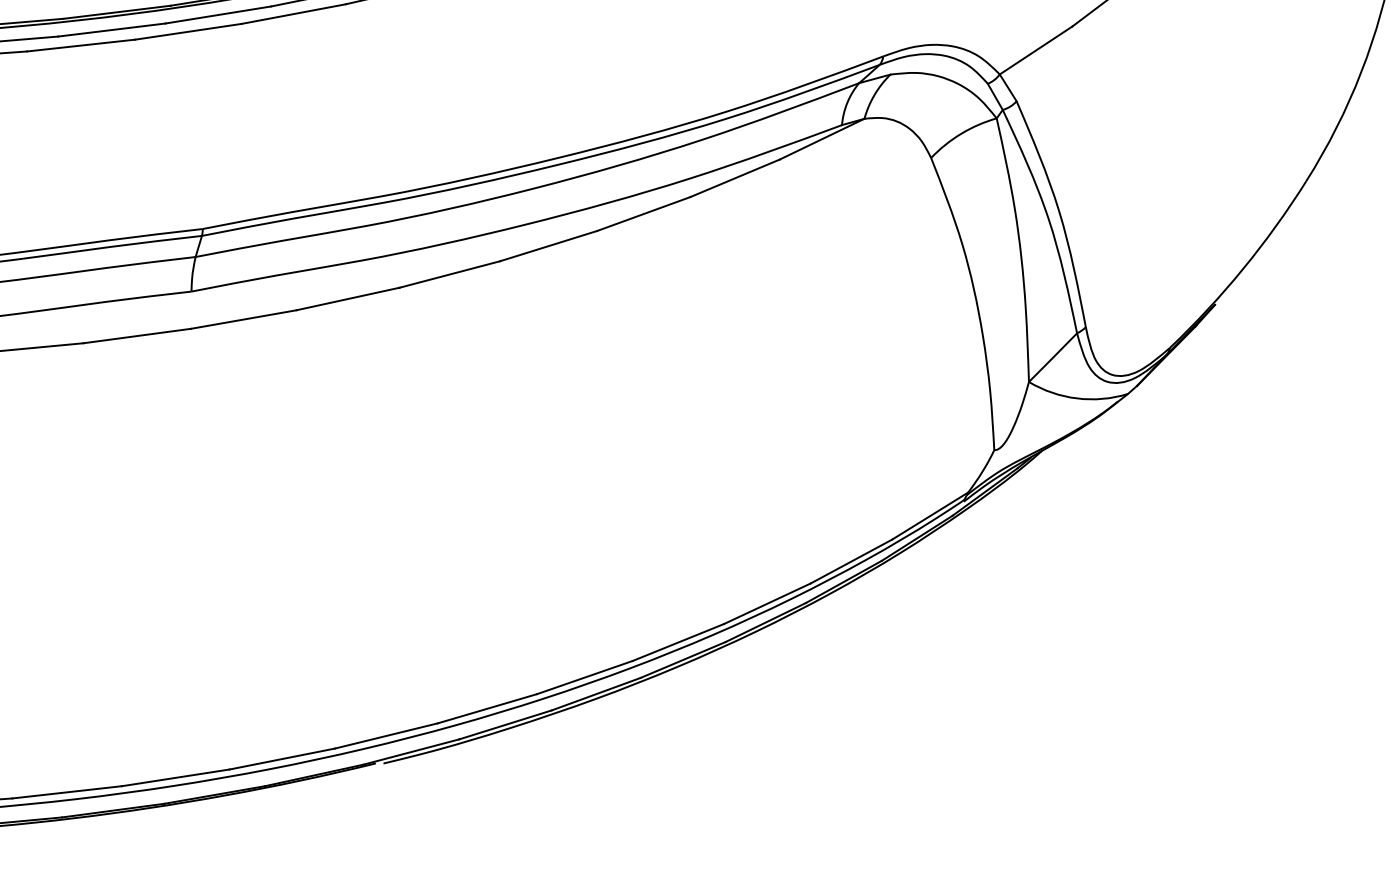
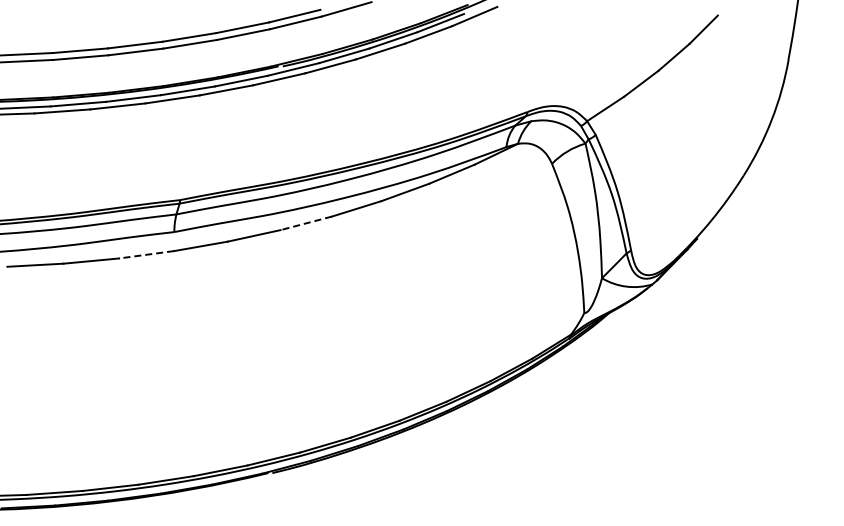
line: (448, 274) -> (305, 223), solid -> dashed
line: (137, 335) -> (146, 254), solid -> dashed

